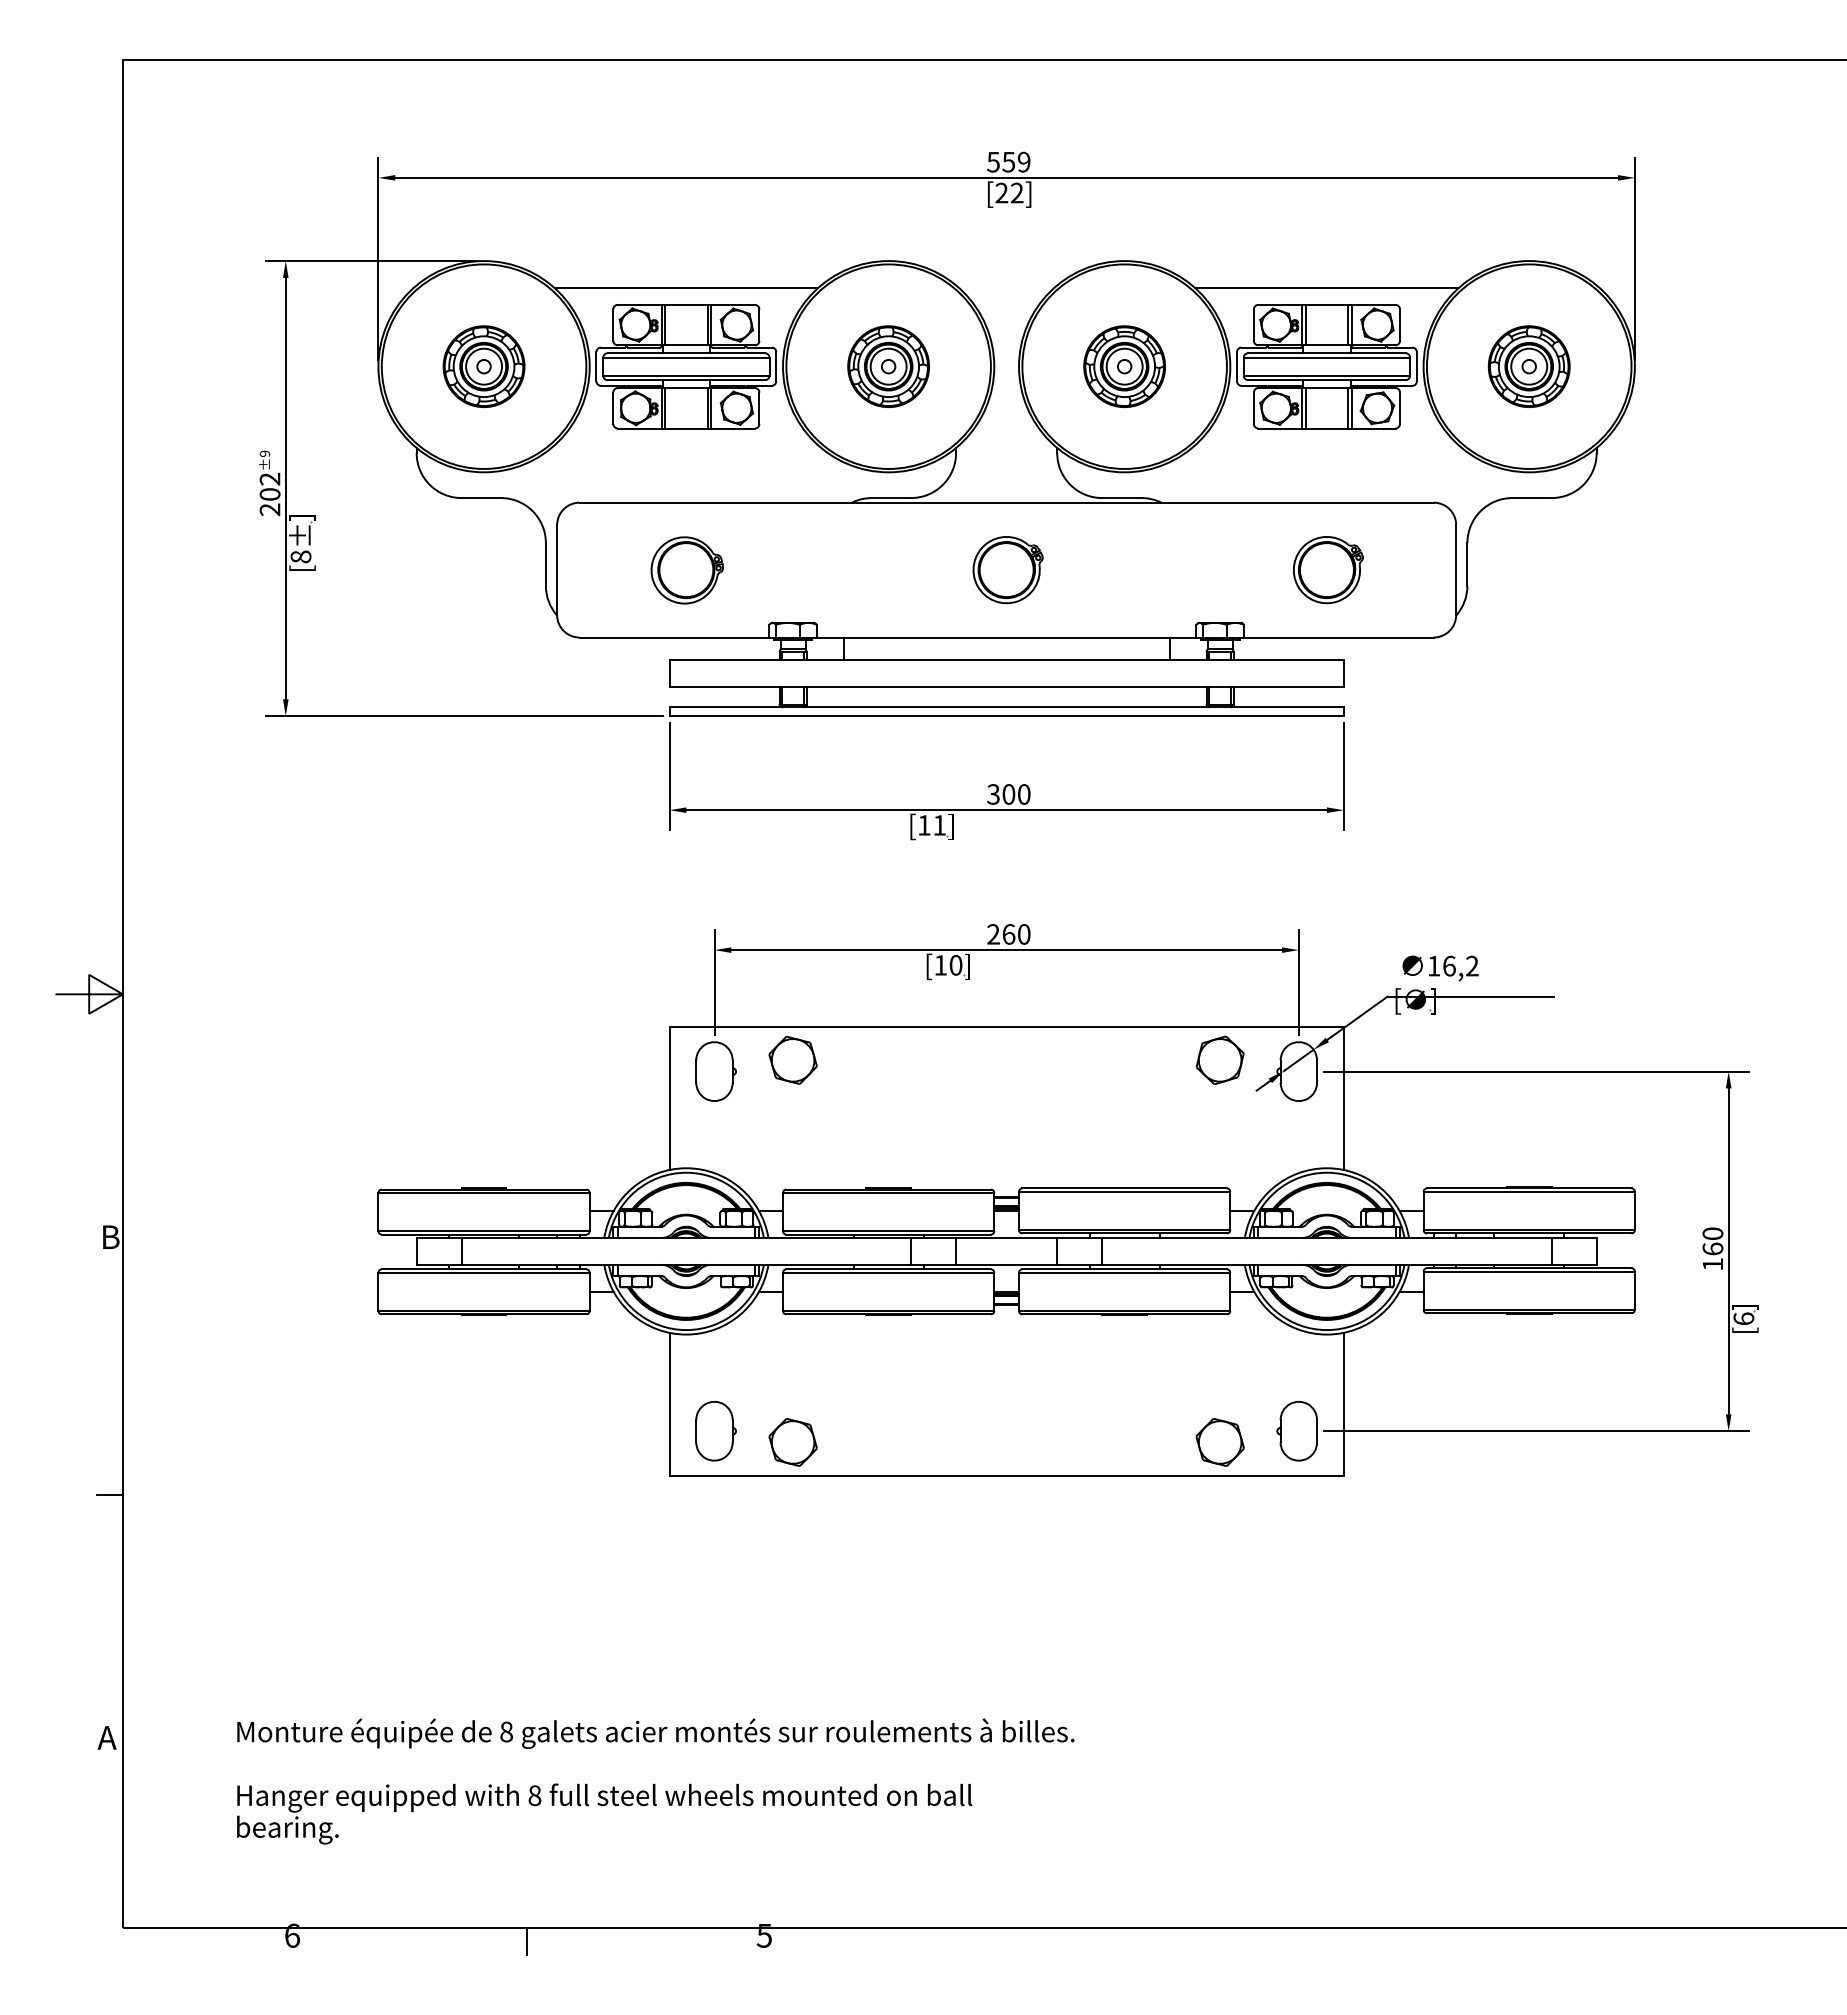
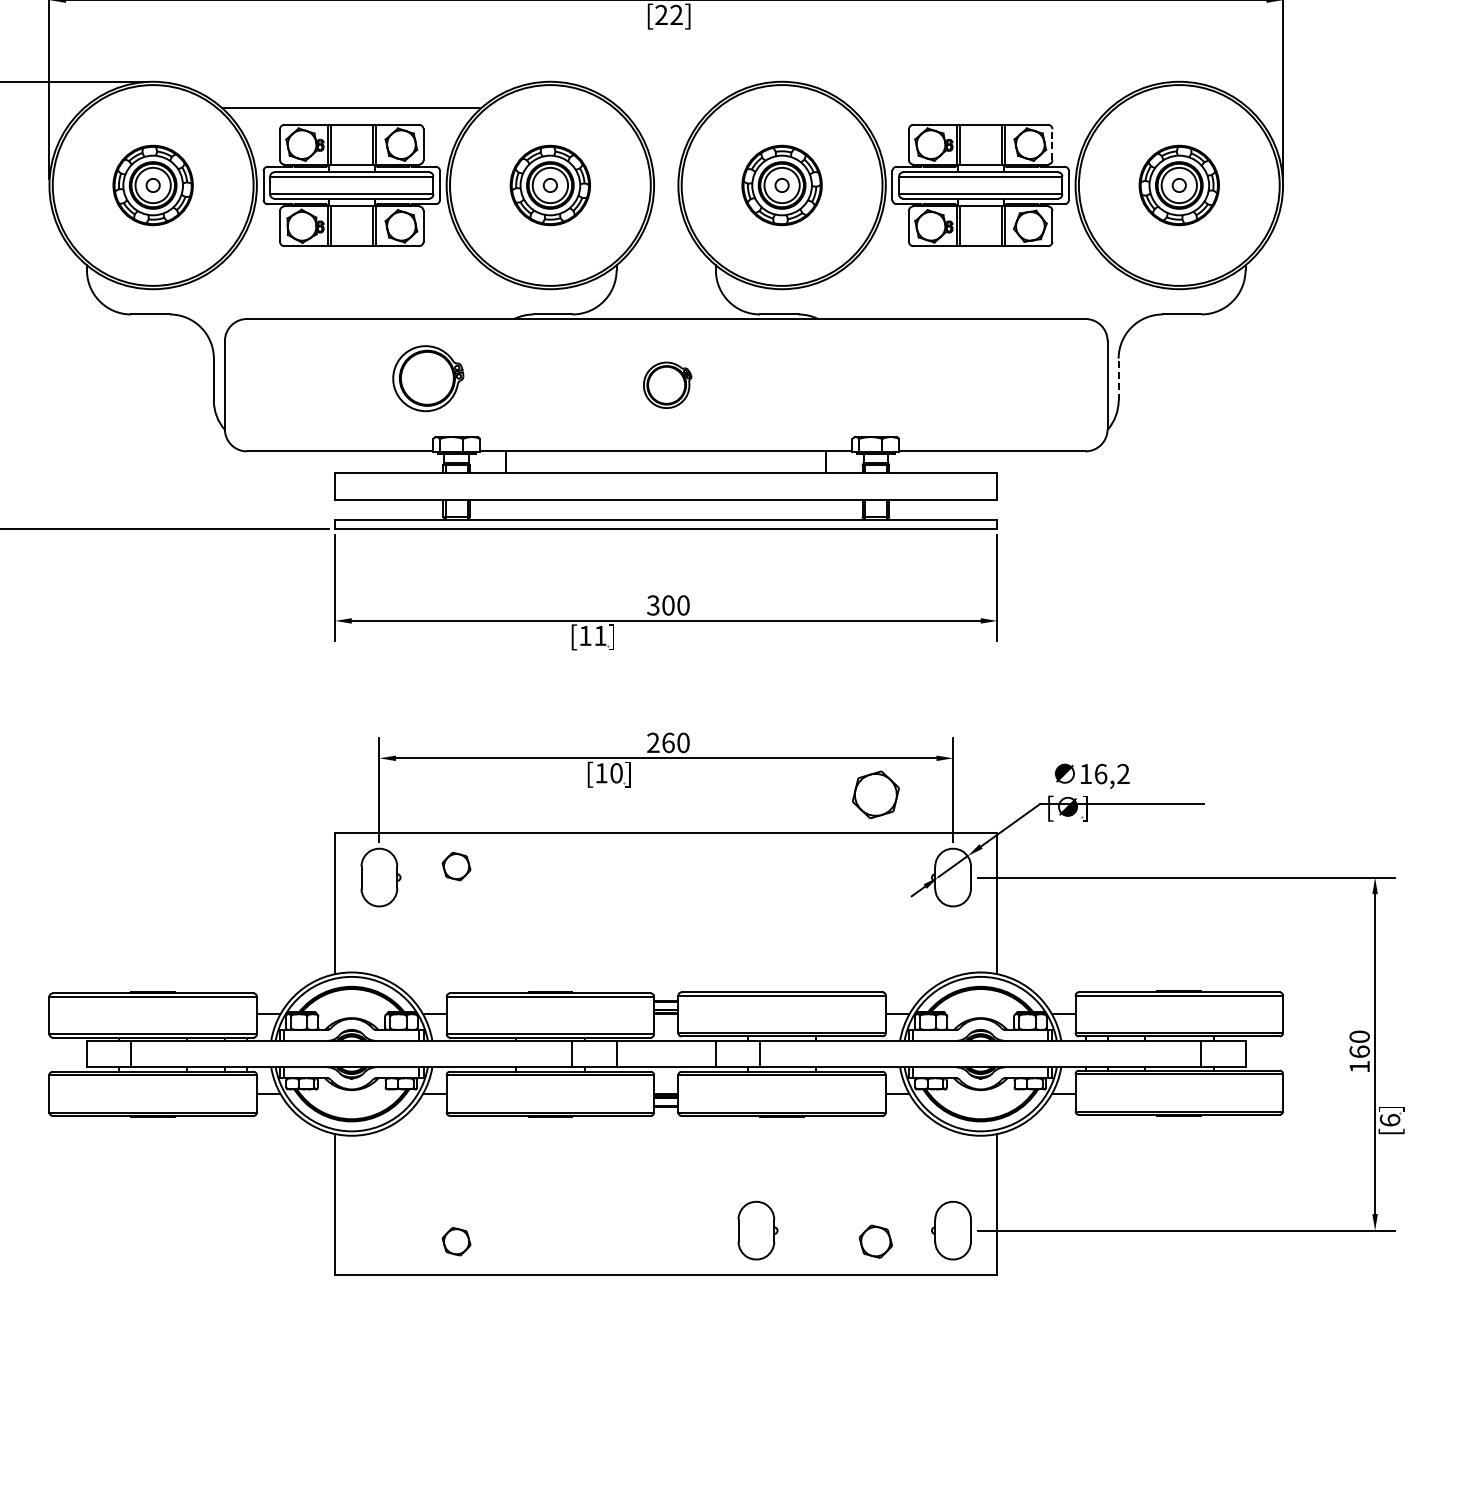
line: (1326, 288) -> (980, 108), removed
line: (1400, 325) -> (1052, 145), solid -> dashed
line: (1467, 563) -> (1118, 378), solid -> dashed
part: (686, 570) -> (427, 378), moved
part: (1007, 570) -> (667, 385), size x0.7
part: (1328, 570) -> (982, 385), removed
part: (1219, 1059) -> (875, 794), moved
part: (792, 1060) -> (455, 866), size x0.6
part: (715, 1431) -> (757, 1230), moved
part: (792, 1442) -> (455, 1241), size x0.6
part: (1219, 1442) -> (875, 1241), size x0.7

